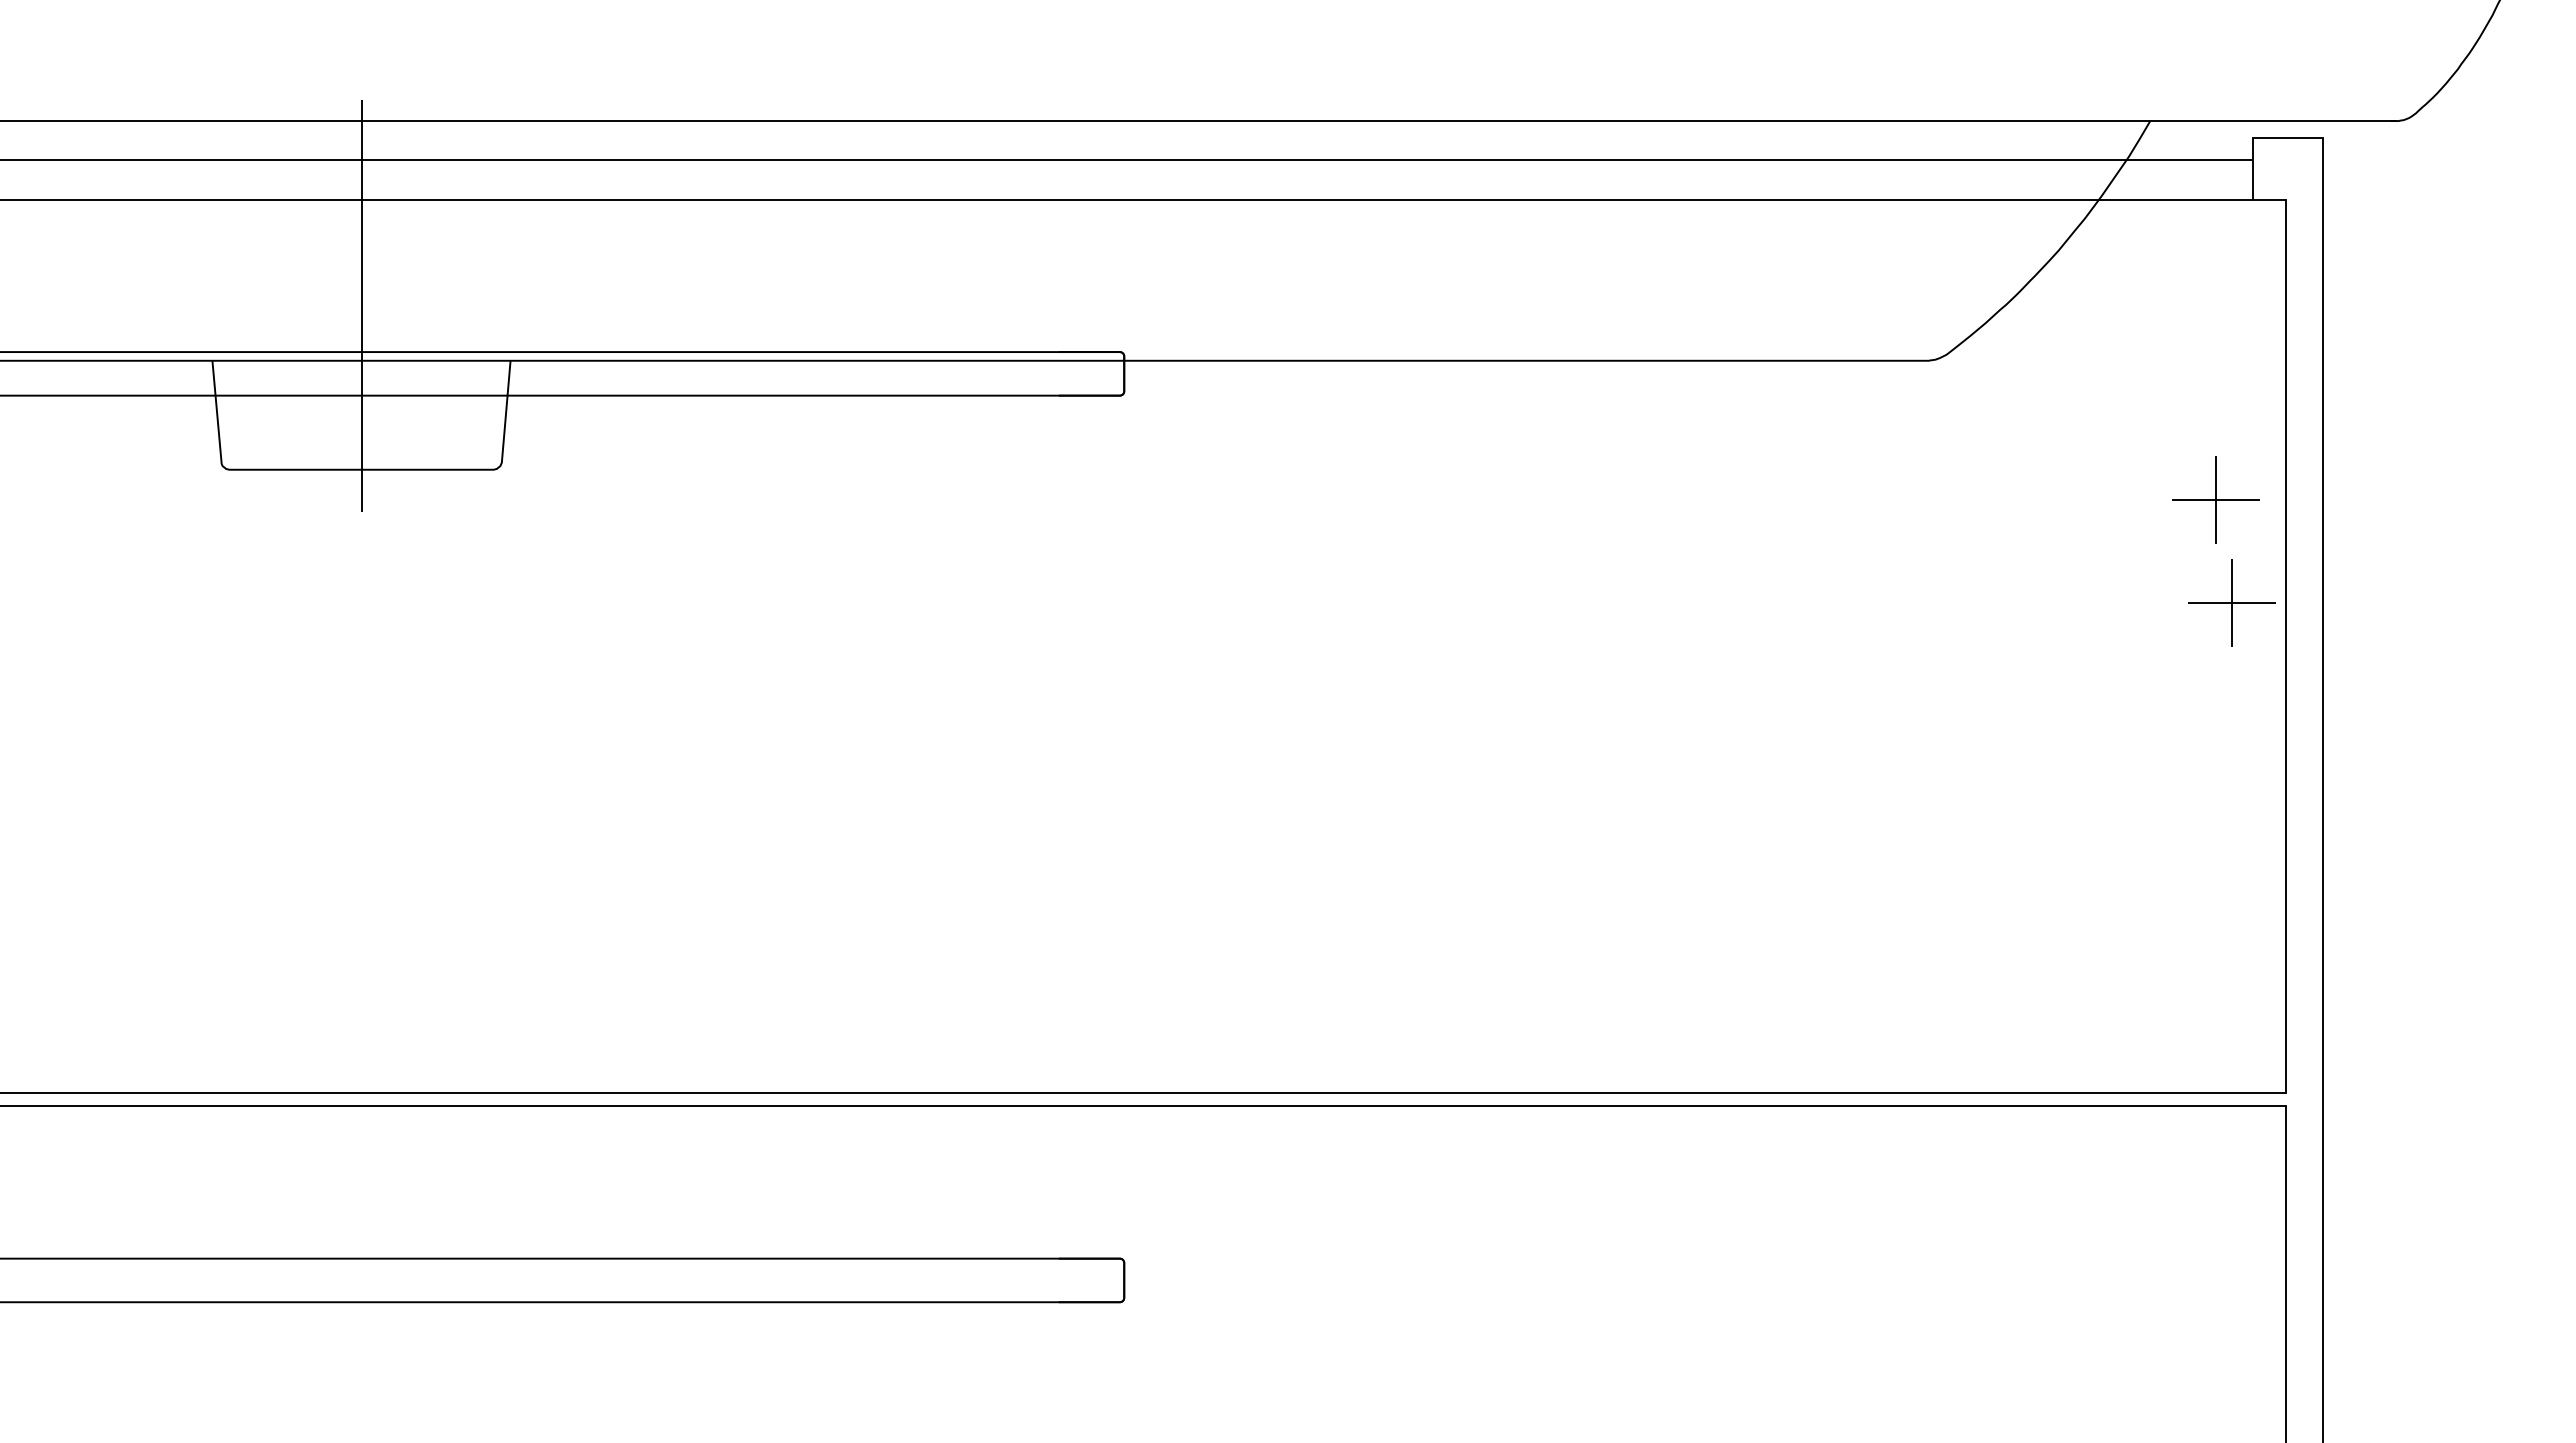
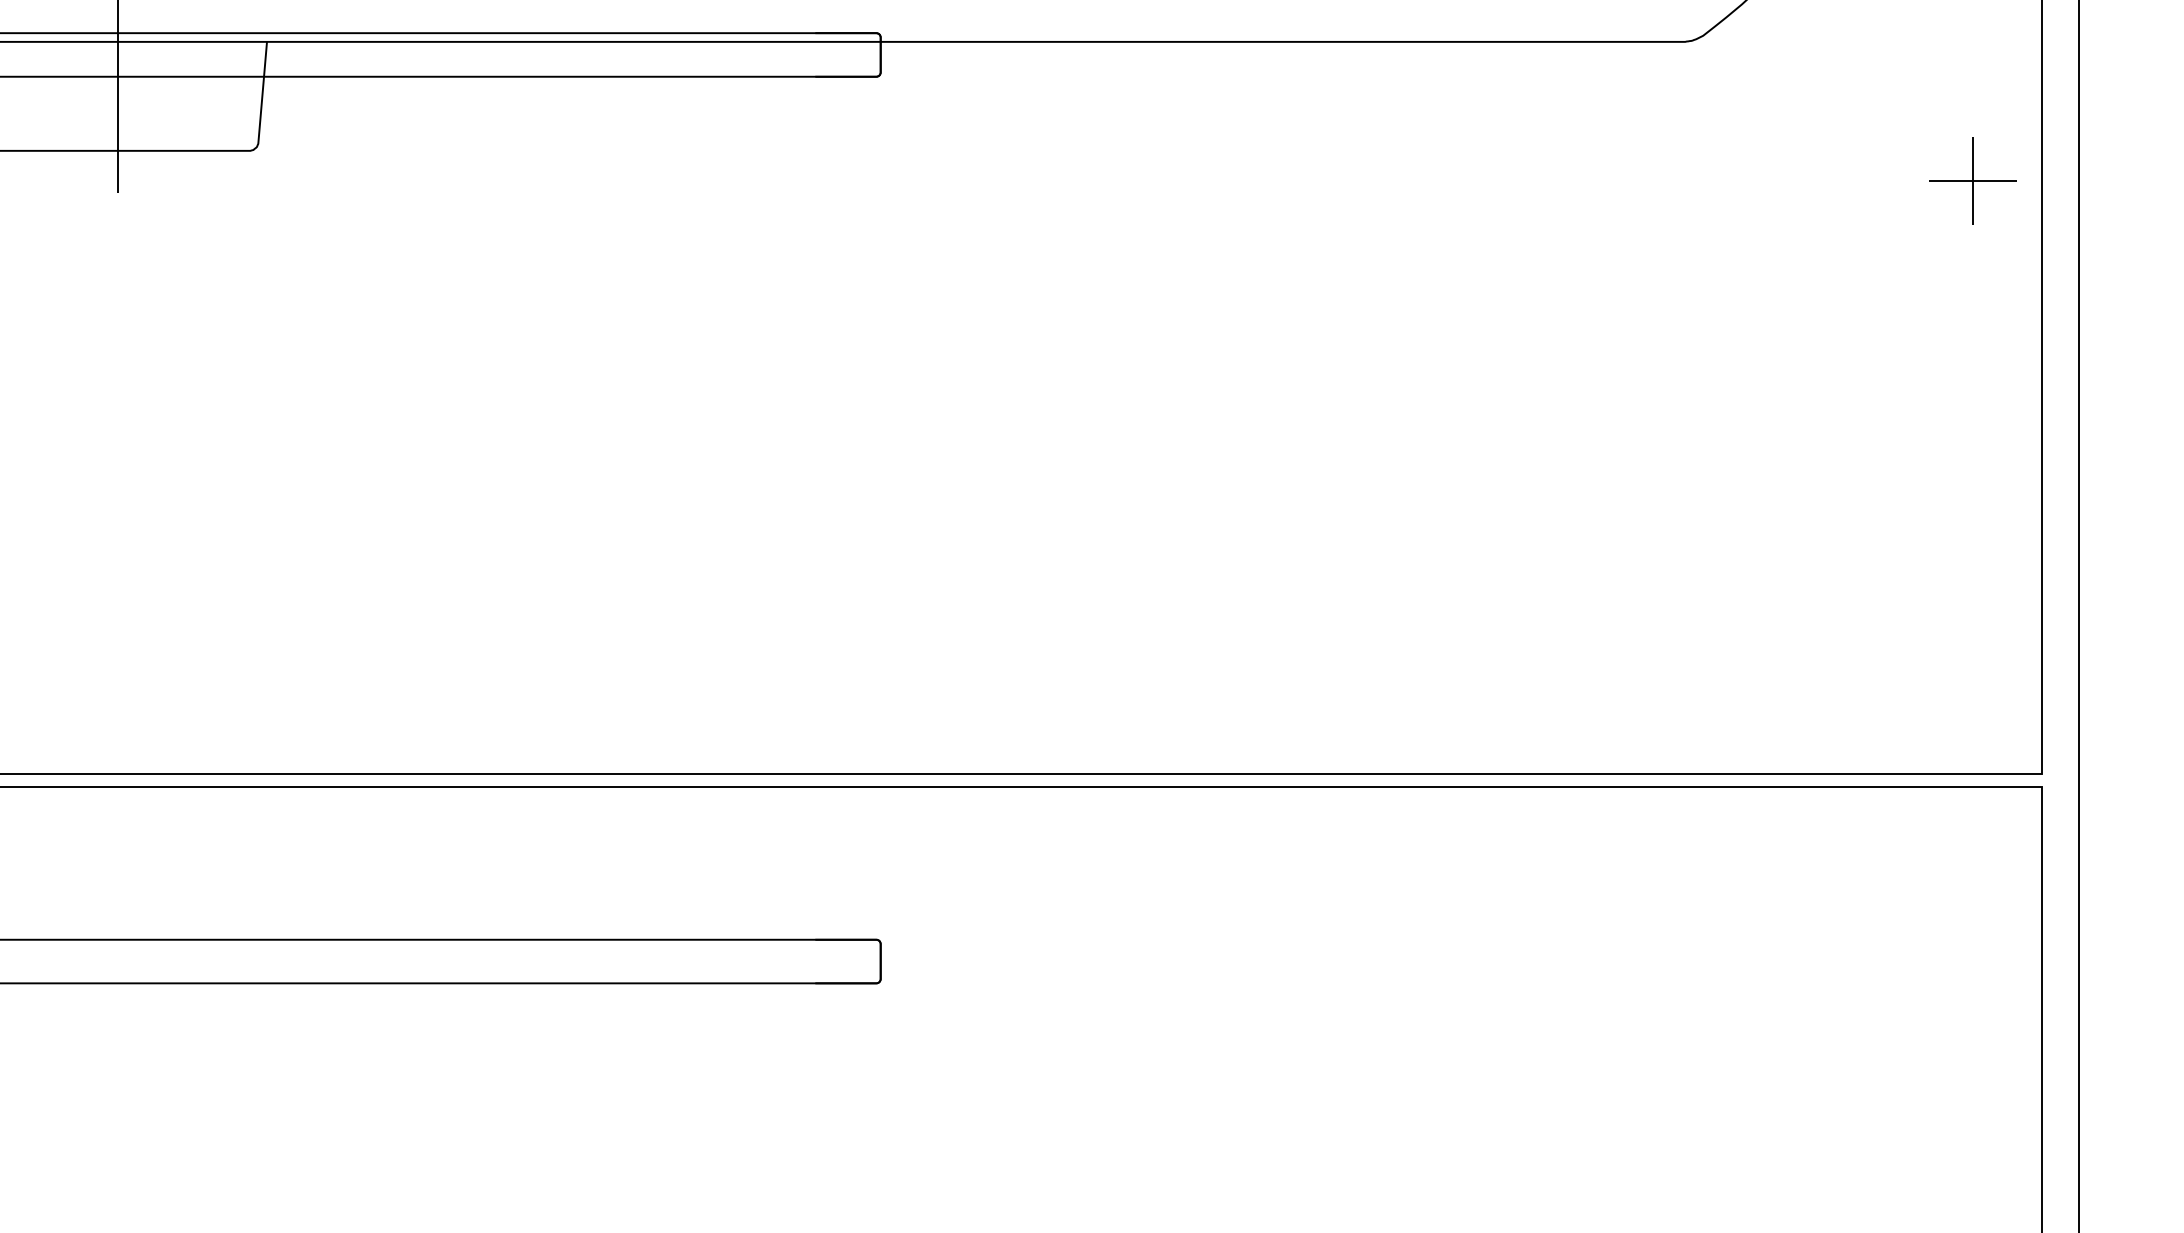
part: (2231, 602) -> (1987, 283), removed

